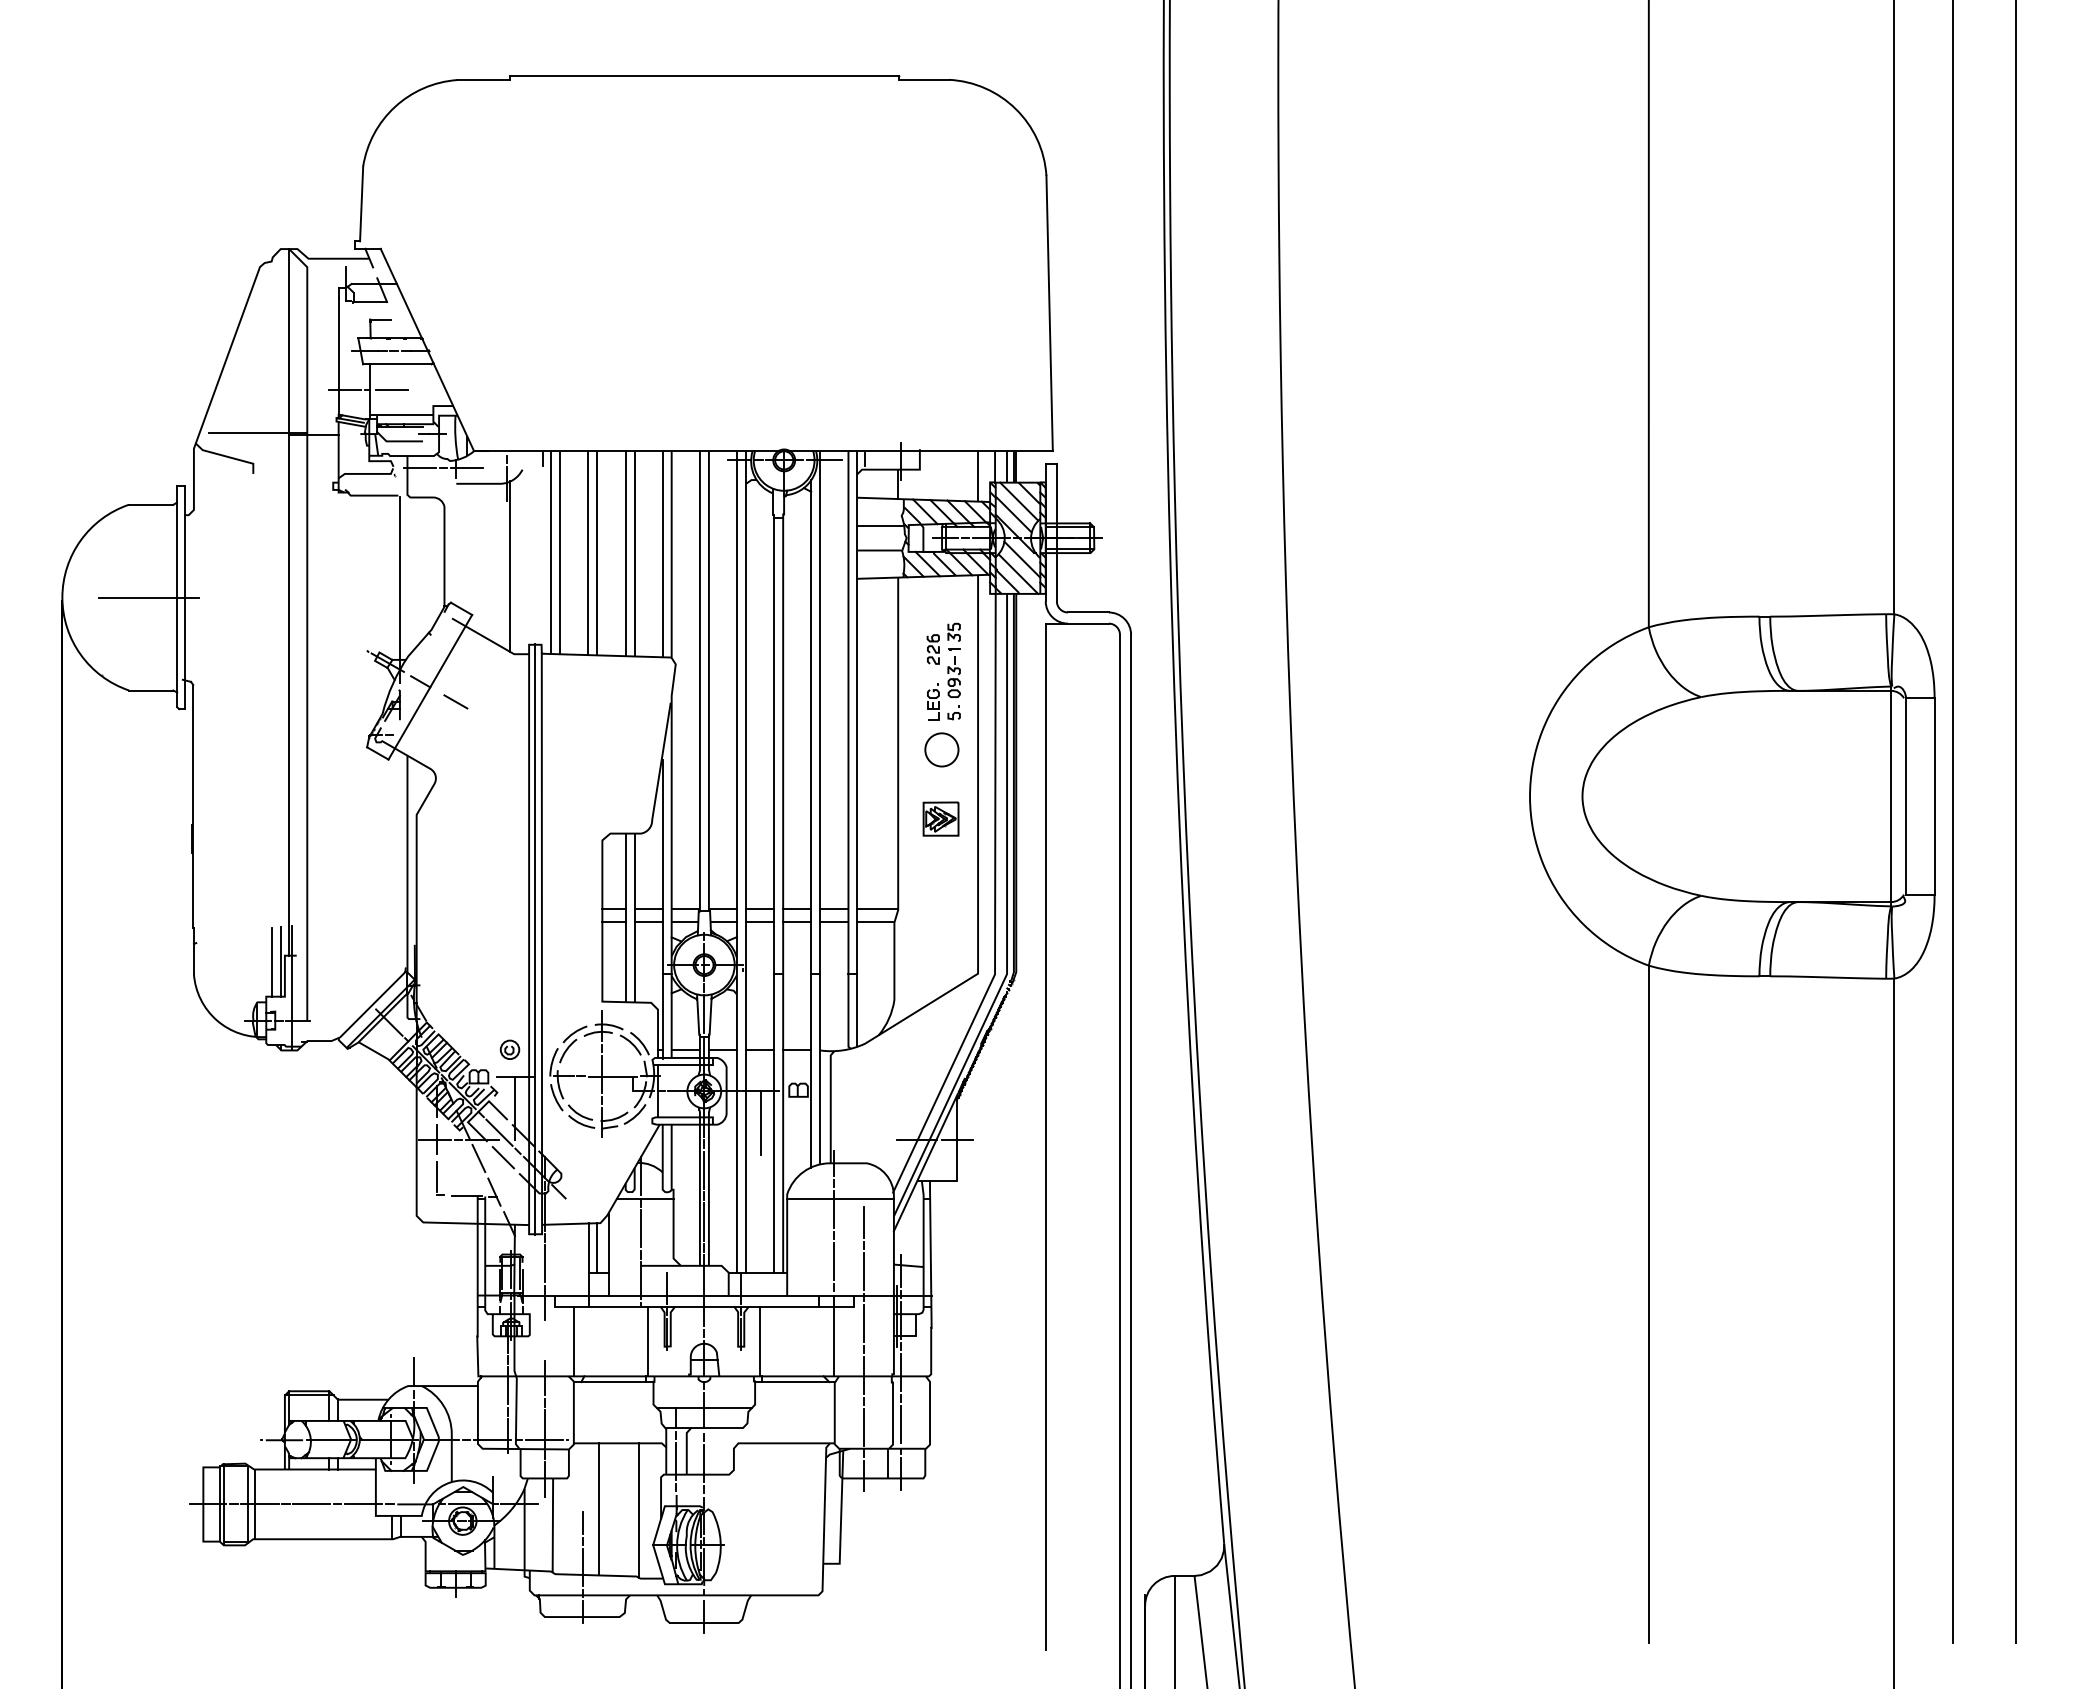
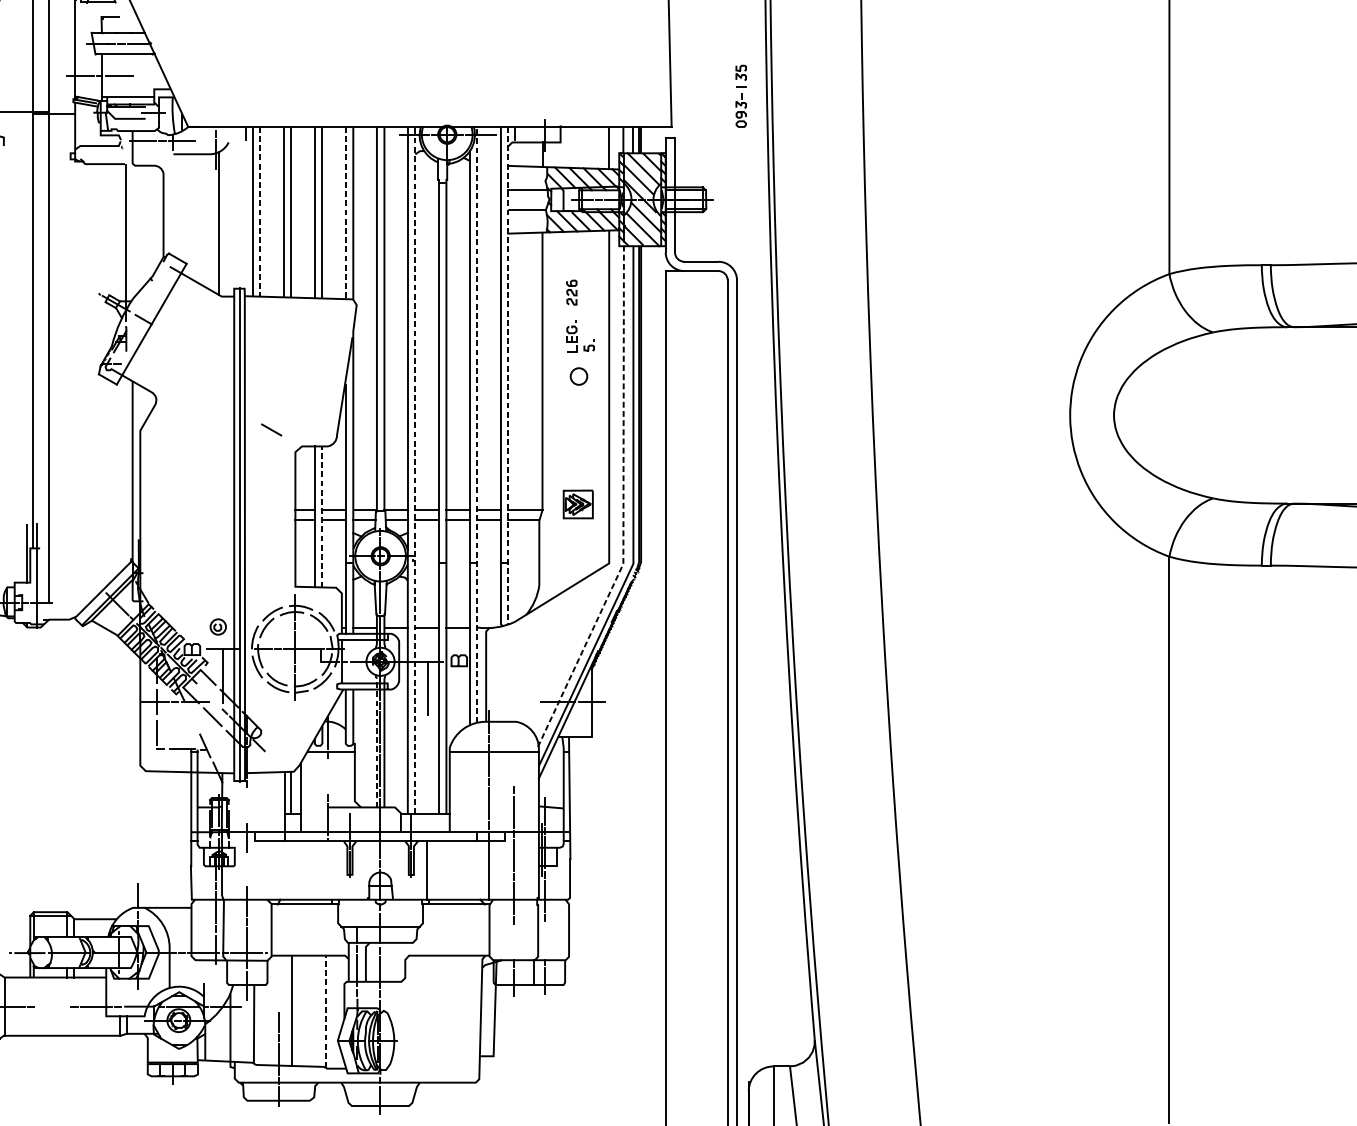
line: (560, 552) -> (260, 211), solid -> dashed
line: (662, 554) -> (345, 213), solid -> dashed
part: (953, 659) -> (740, 95), moved
line: (455, 701) -> (271, 429), moved
line: (857, 748) -> (508, 375), solid -> dashed
circle: (941, 749) -> (578, 376), size x0.6
line: (820, 807) -> (477, 424), solid -> dashed
part: (940, 818) -> (577, 503), moved
line: (745, 861) -> (414, 469), solid -> dashed
line: (995, 900) -> (623, 502), solid -> dashed
line: (634, 917) -> (322, 516), solid -> dashed
line: (272, 962) -> (19, 554), removed
line: (499, 1132) -> (209, 696), removed
line: (478, 1158) -> (191, 717), removed
line: (699, 1185) -> (376, 740), solid -> dashed
line: (863, 1222) -> (513, 771), removed
line: (641, 1228) -> (328, 776), removed
line: (544, 1263) -> (247, 805), removed
line: (574, 1341) -> (272, 870), removed
line: (648, 1341) -> (333, 870), removed
line: (901, 1423) -> (545, 939), removed
line: (863, 1426) -> (513, 941), removed
line: (311, 1504) -> (52, 1006), removed
line: (638, 1510) -> (325, 1011), solid -> dashed

